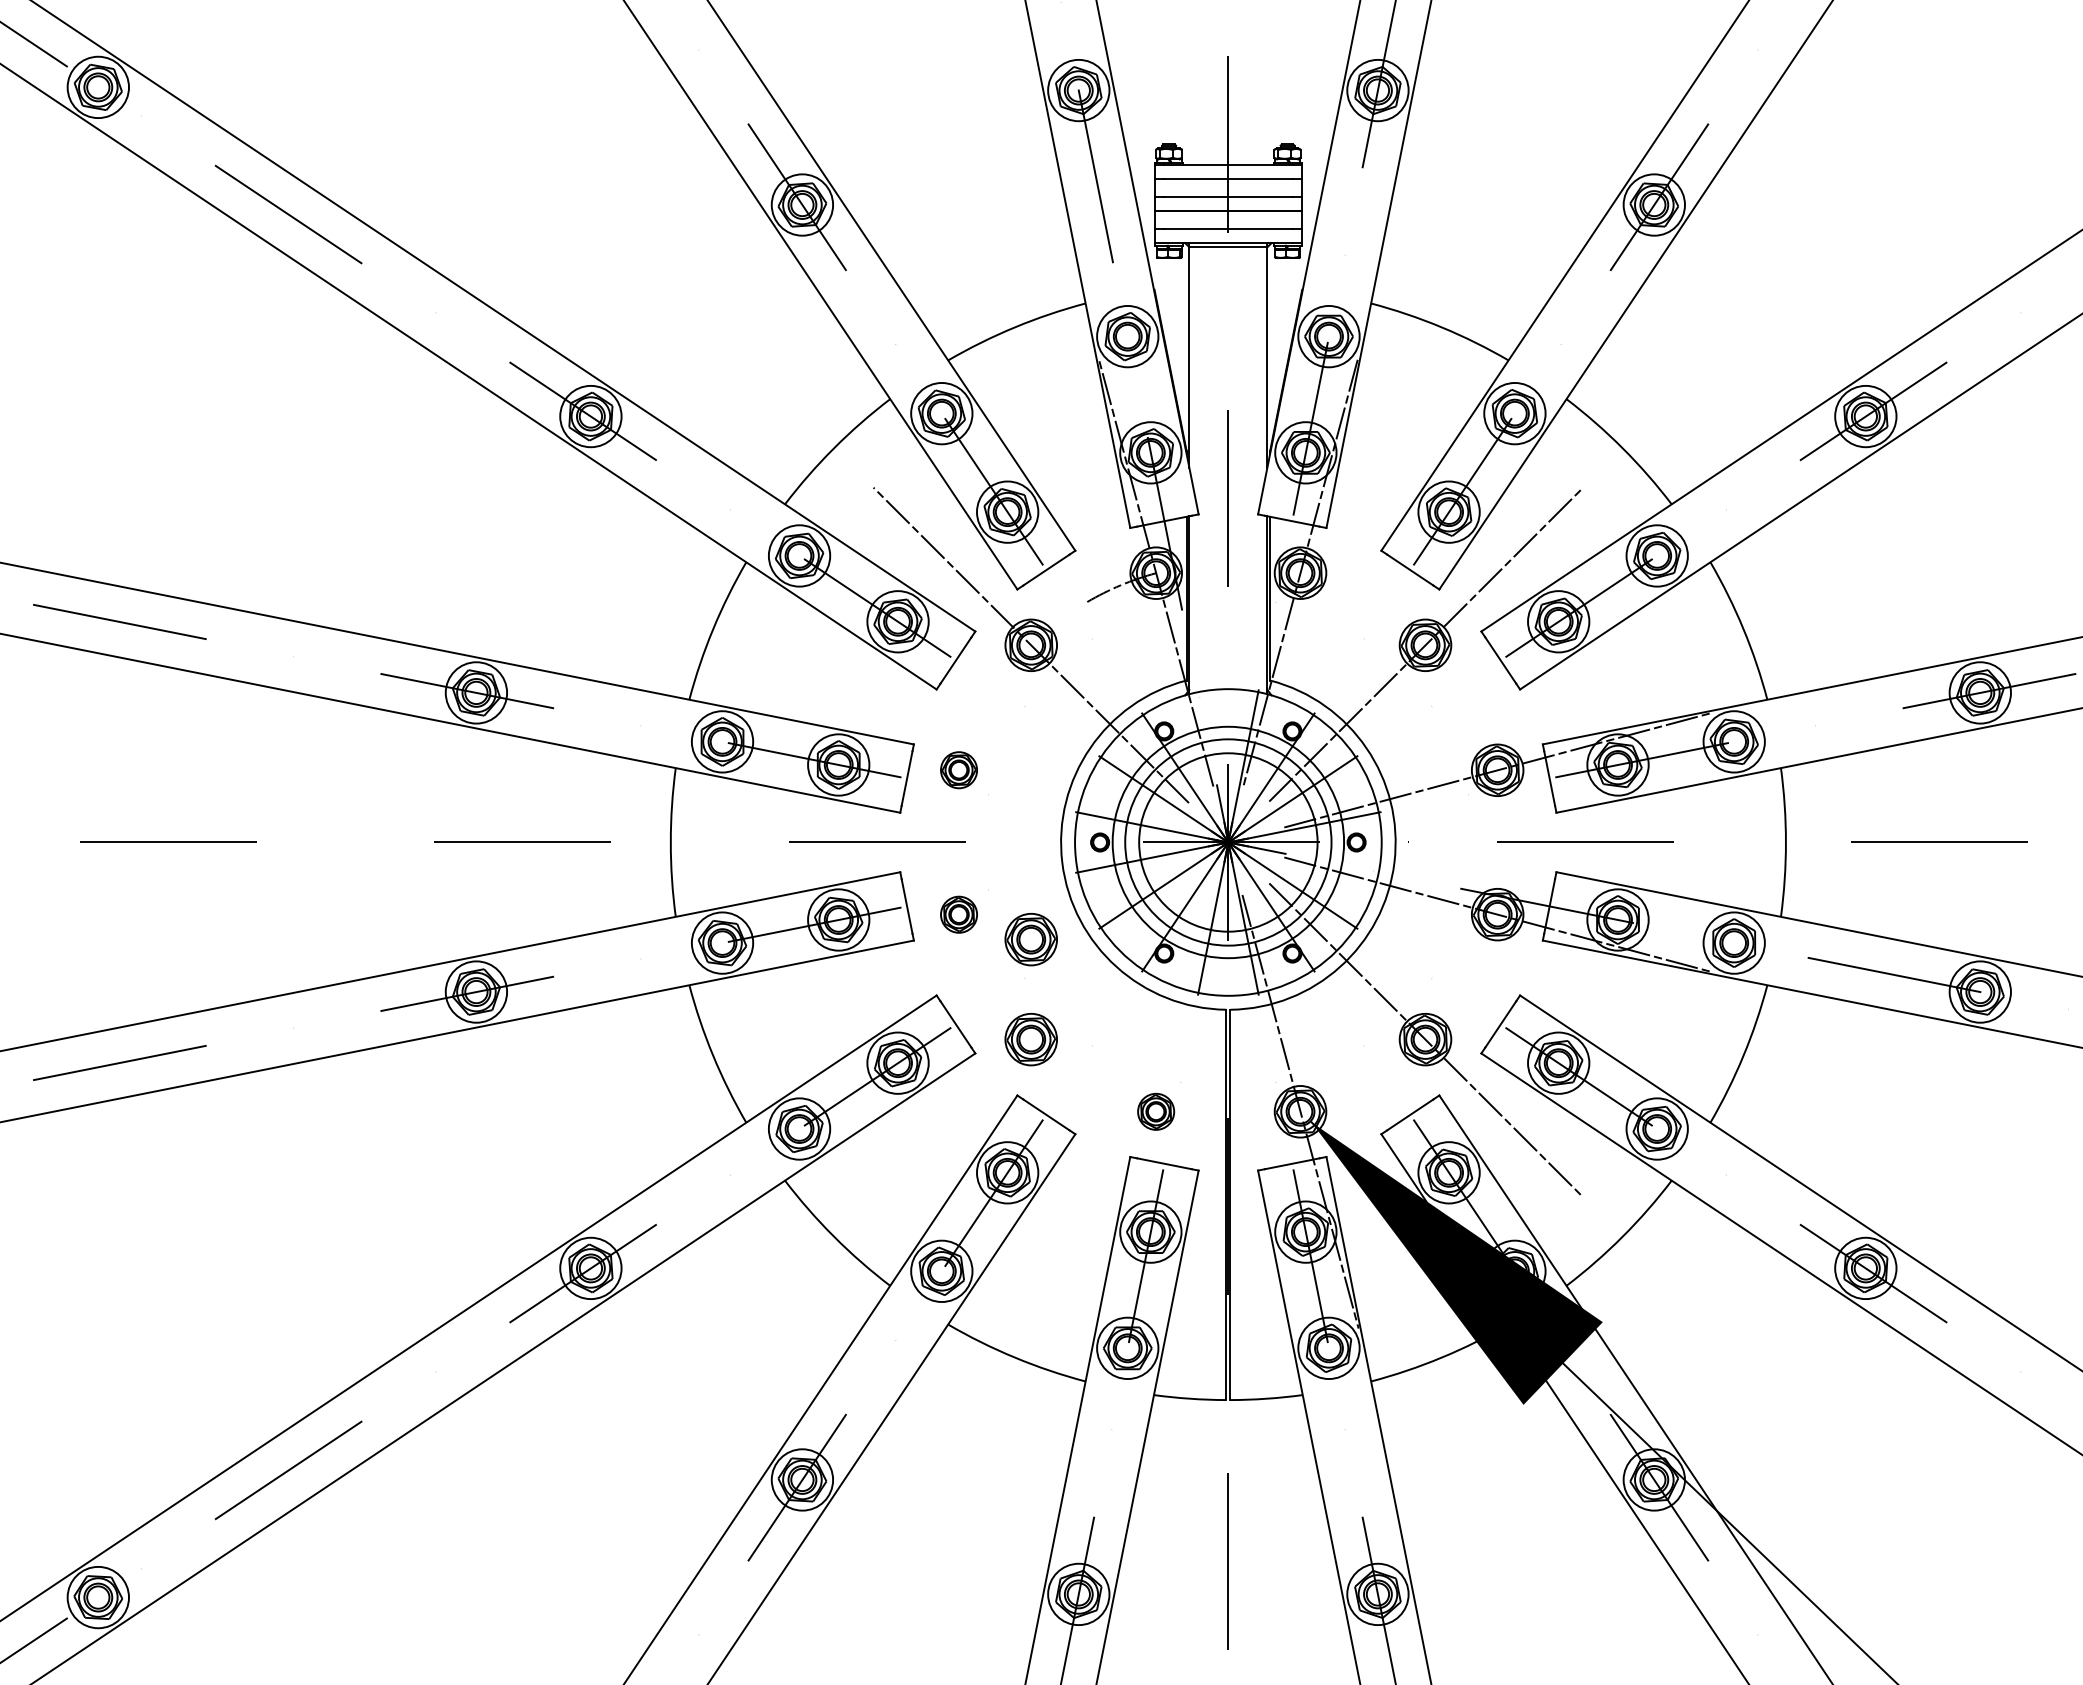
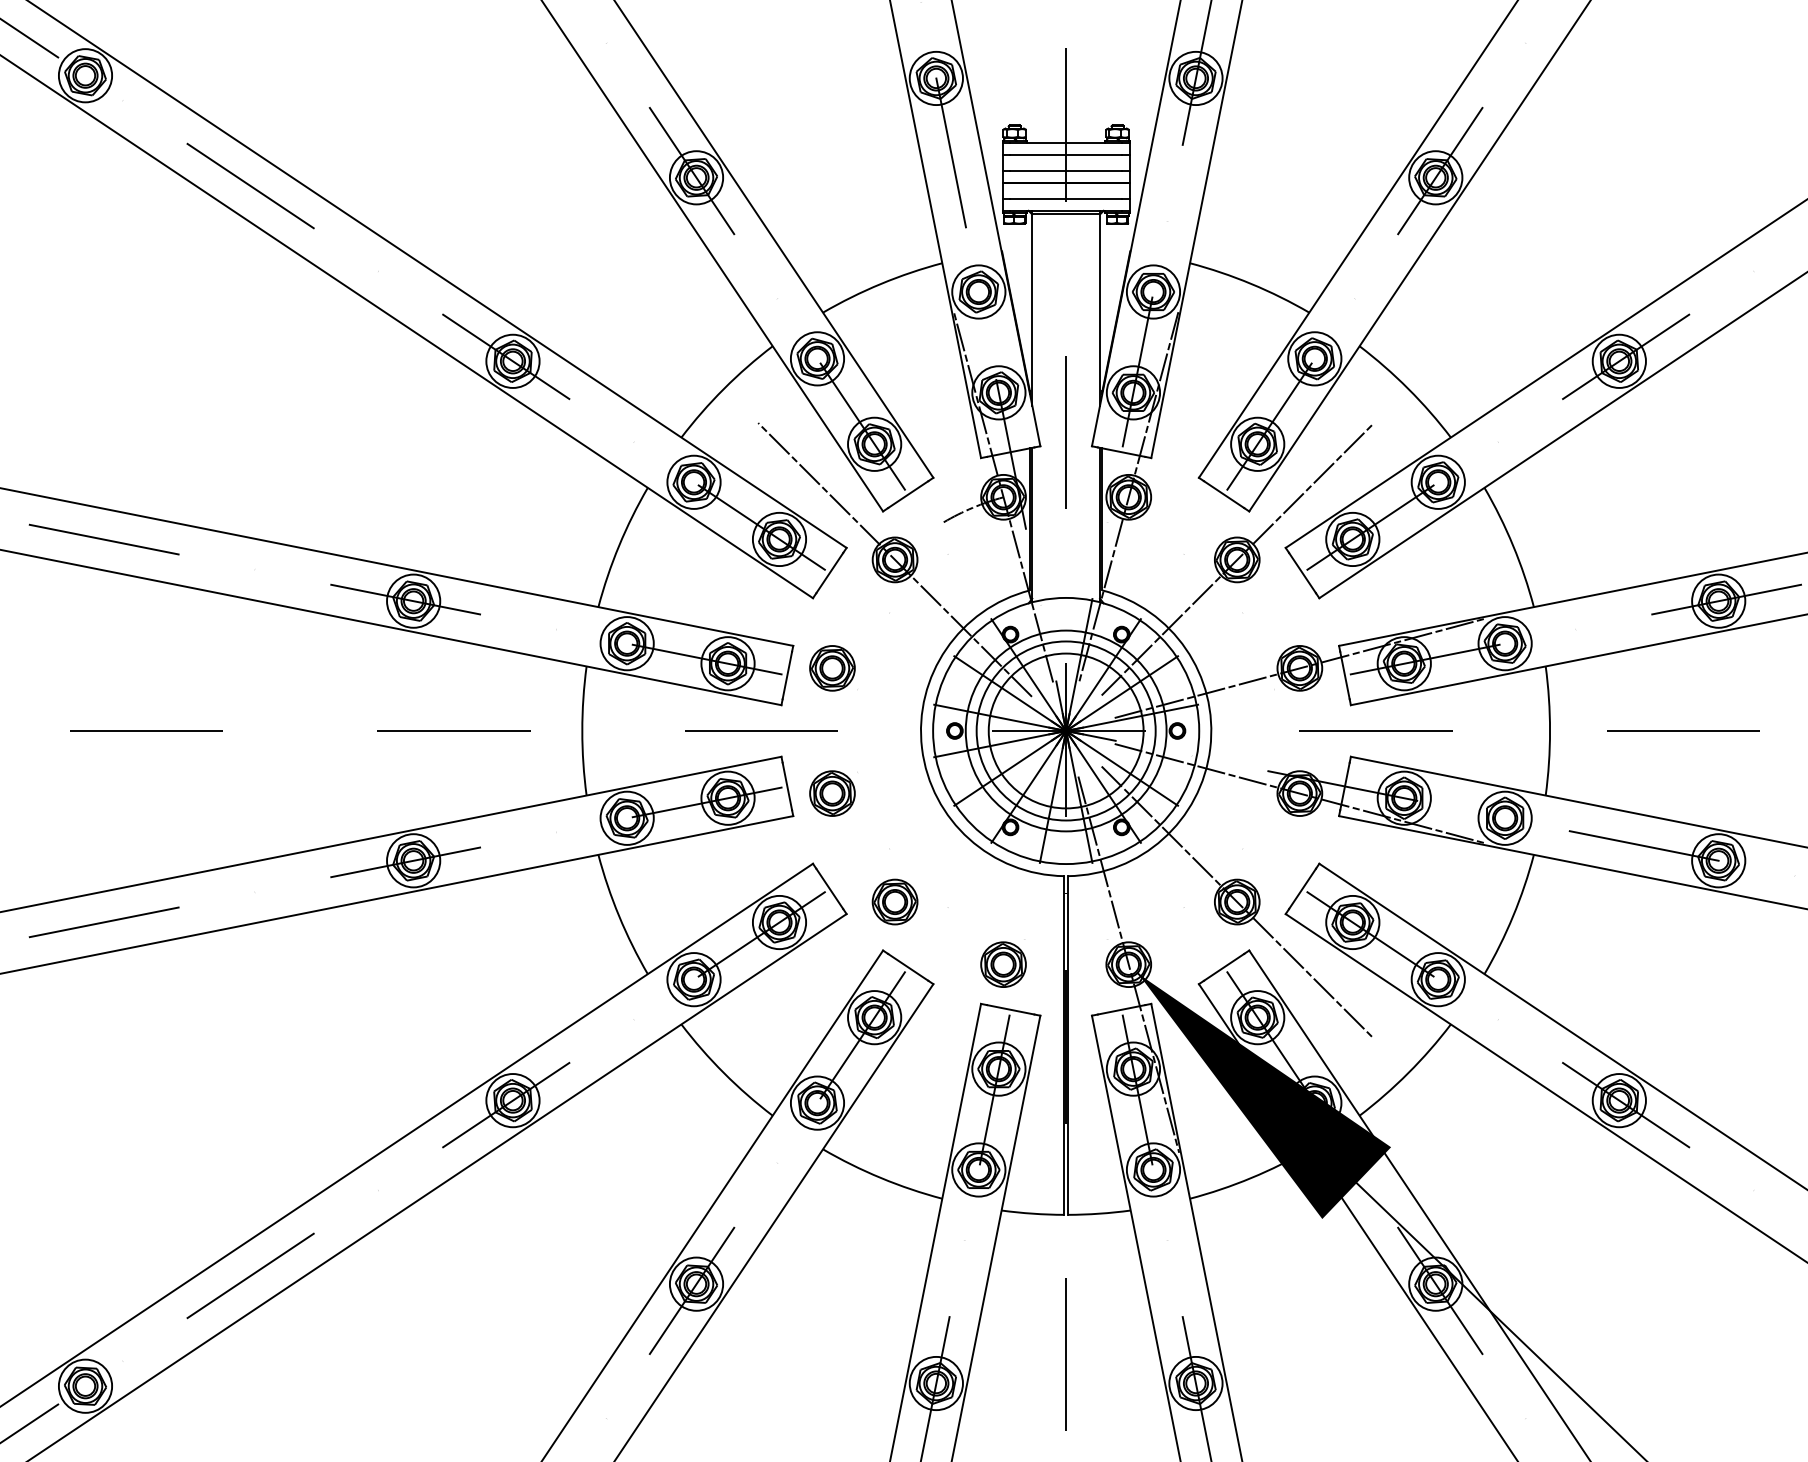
part: (958, 769) -> (831, 667), size x1.43
part: (958, 914) -> (831, 793), size x1.43
part: (1030, 939) -> (894, 815), removed
part: (1155, 1111) -> (1002, 964), size x1.43

